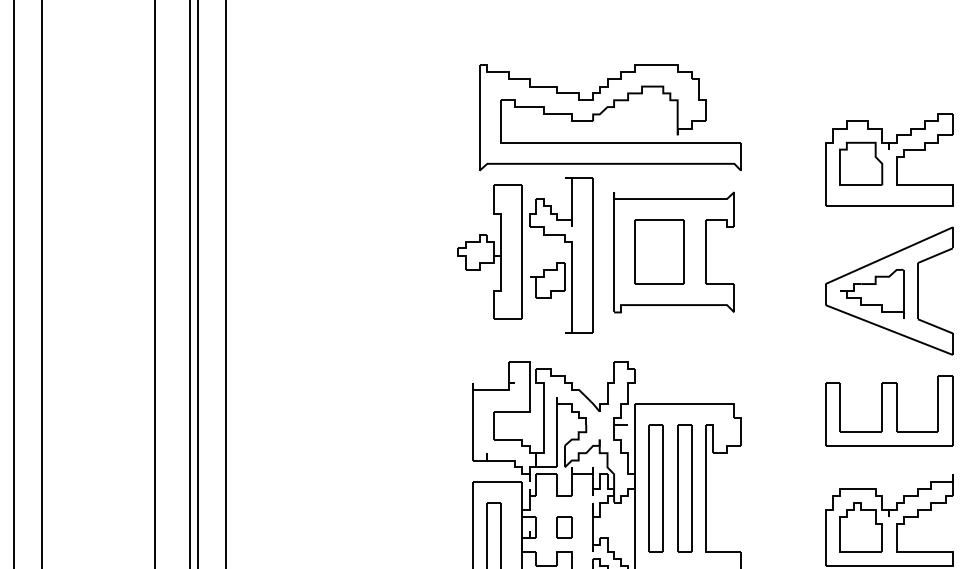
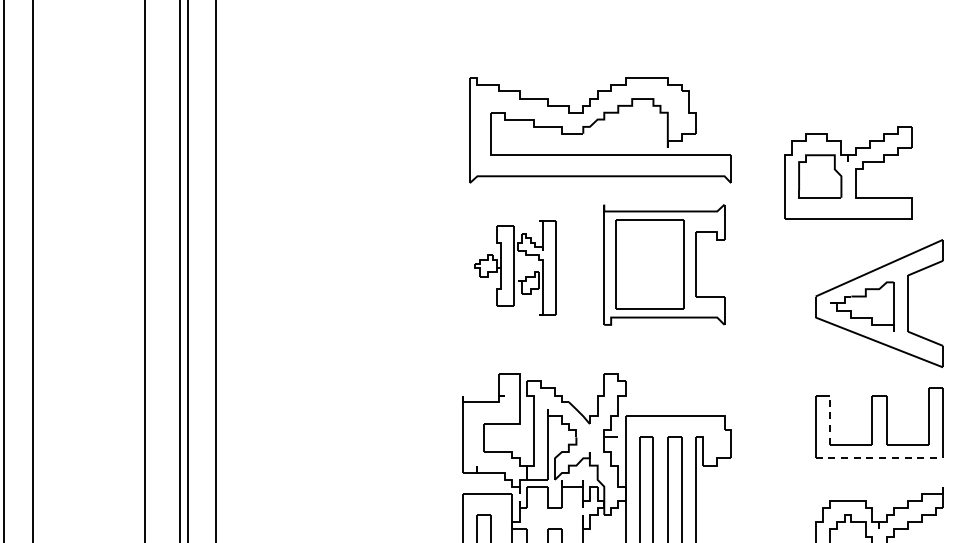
part: (889, 159) -> (848, 171), moved
part: (659, 251) -> (649, 263), size x1.4
part: (525, 255) -> (515, 267), size x0.6
line: (839, 407) -> (829, 419), solid -> dashed
line: (889, 445) -> (879, 457), solid -> dashed

